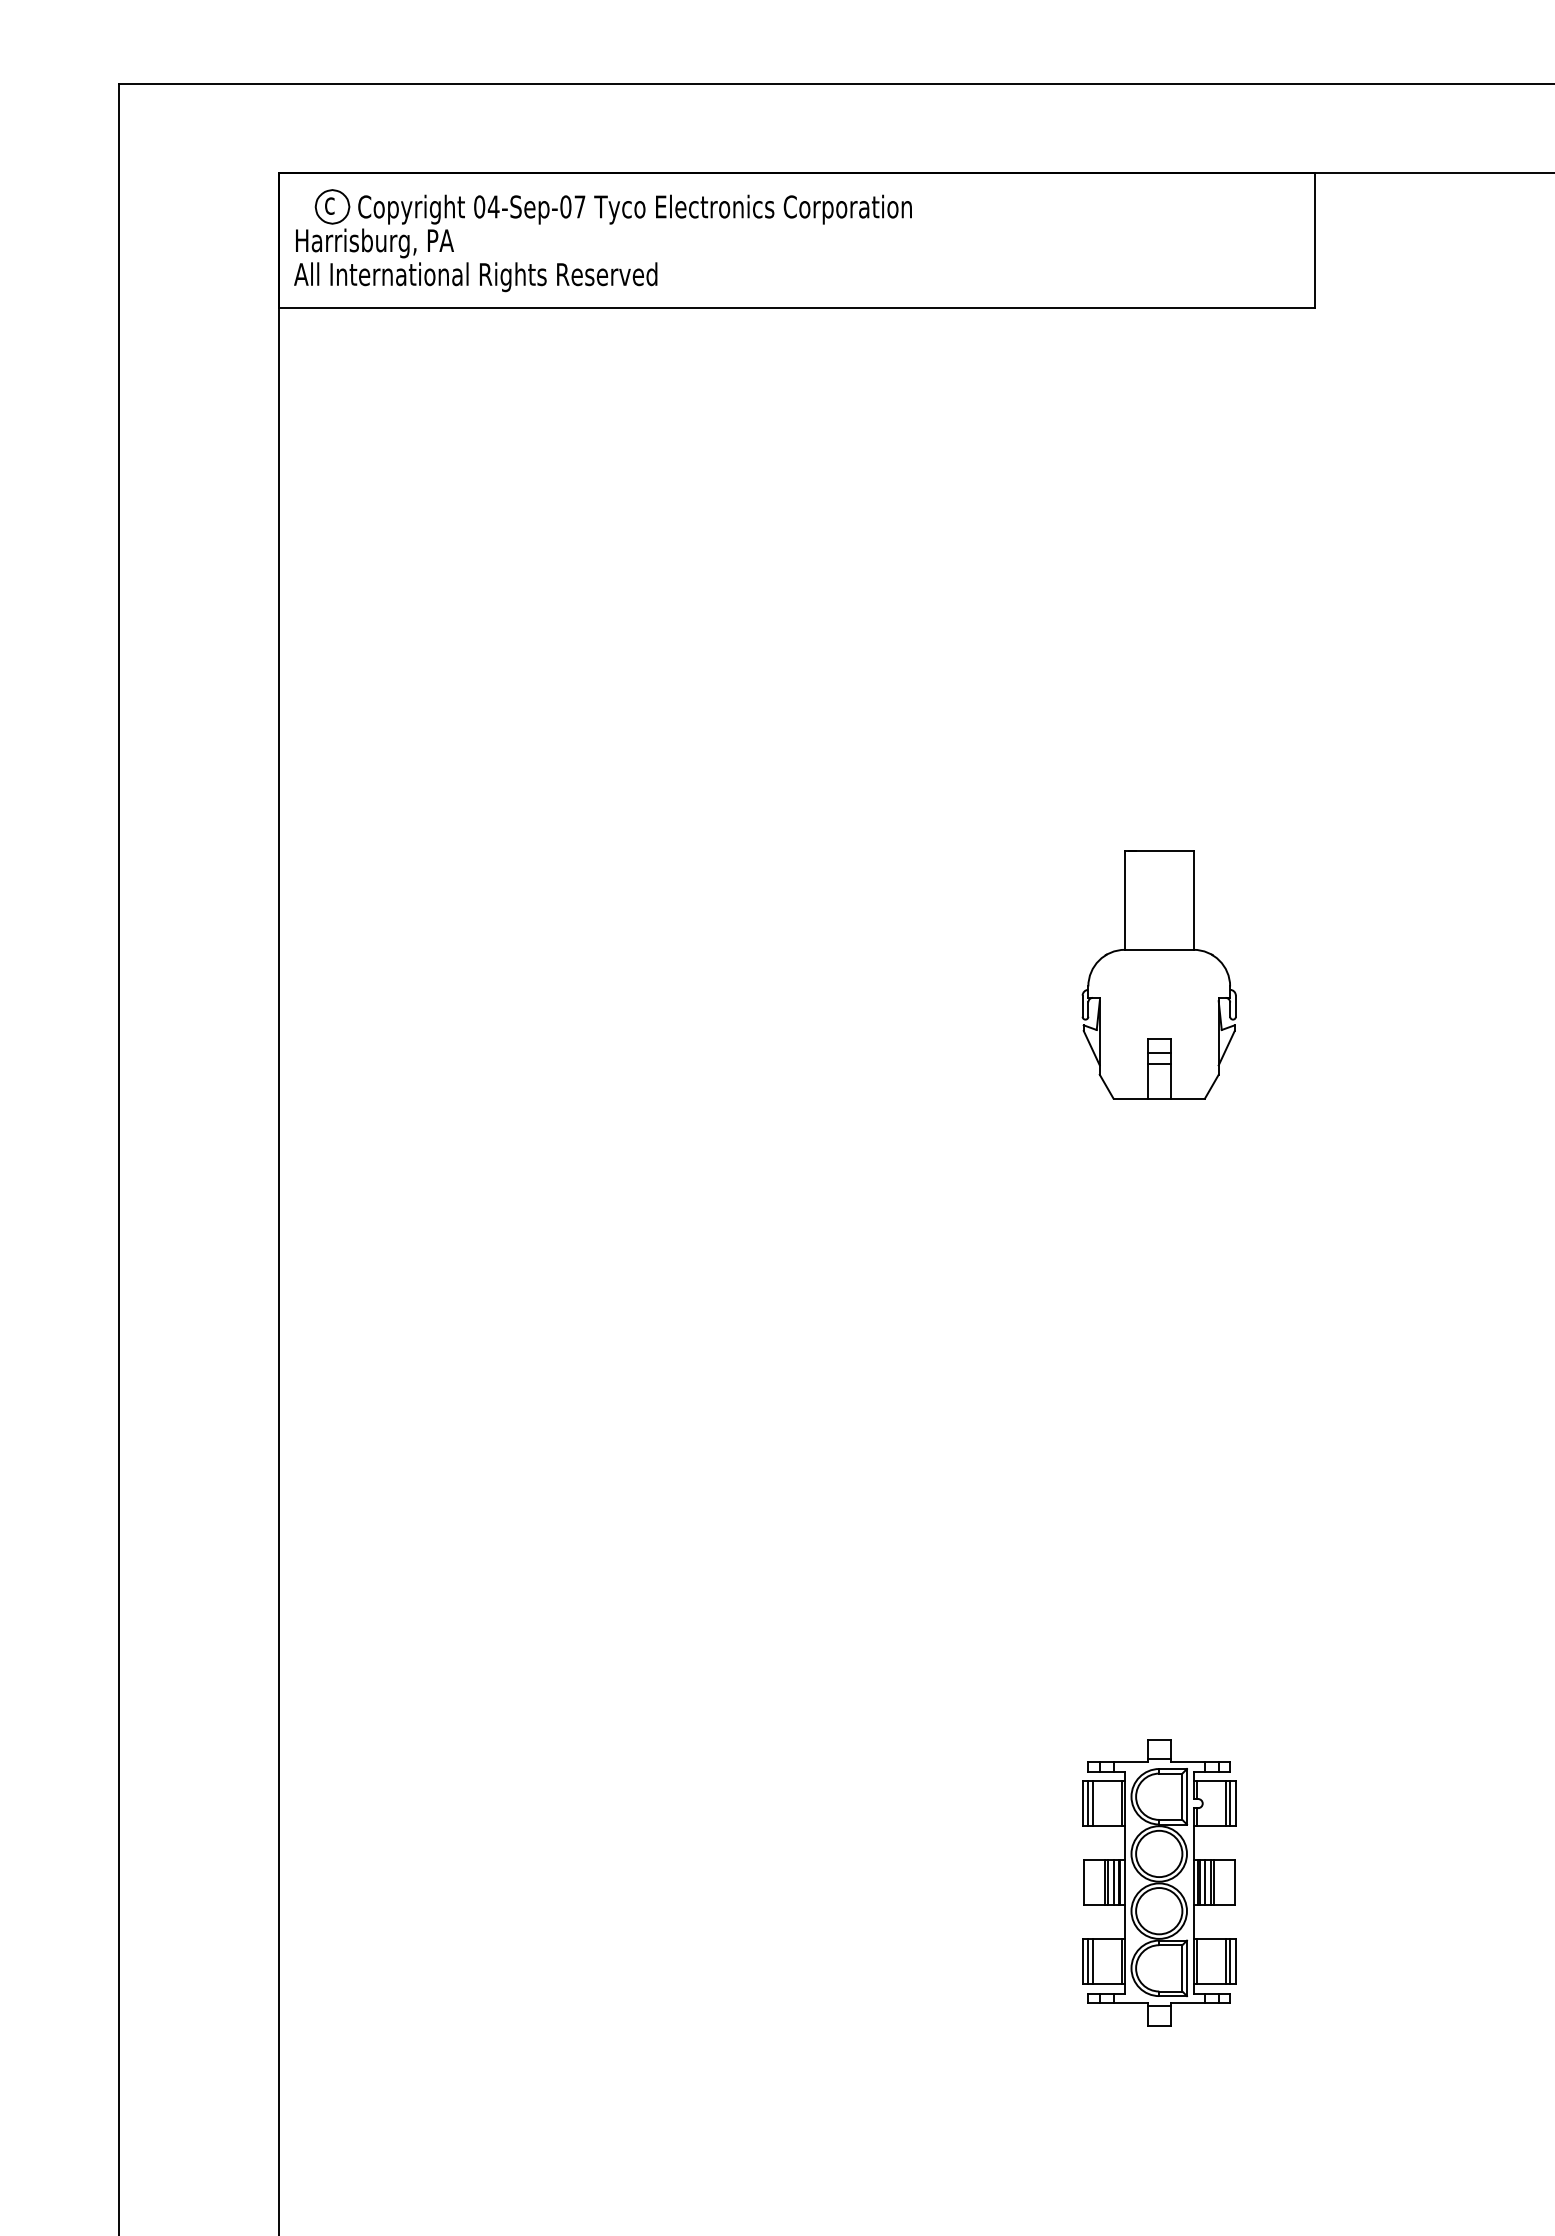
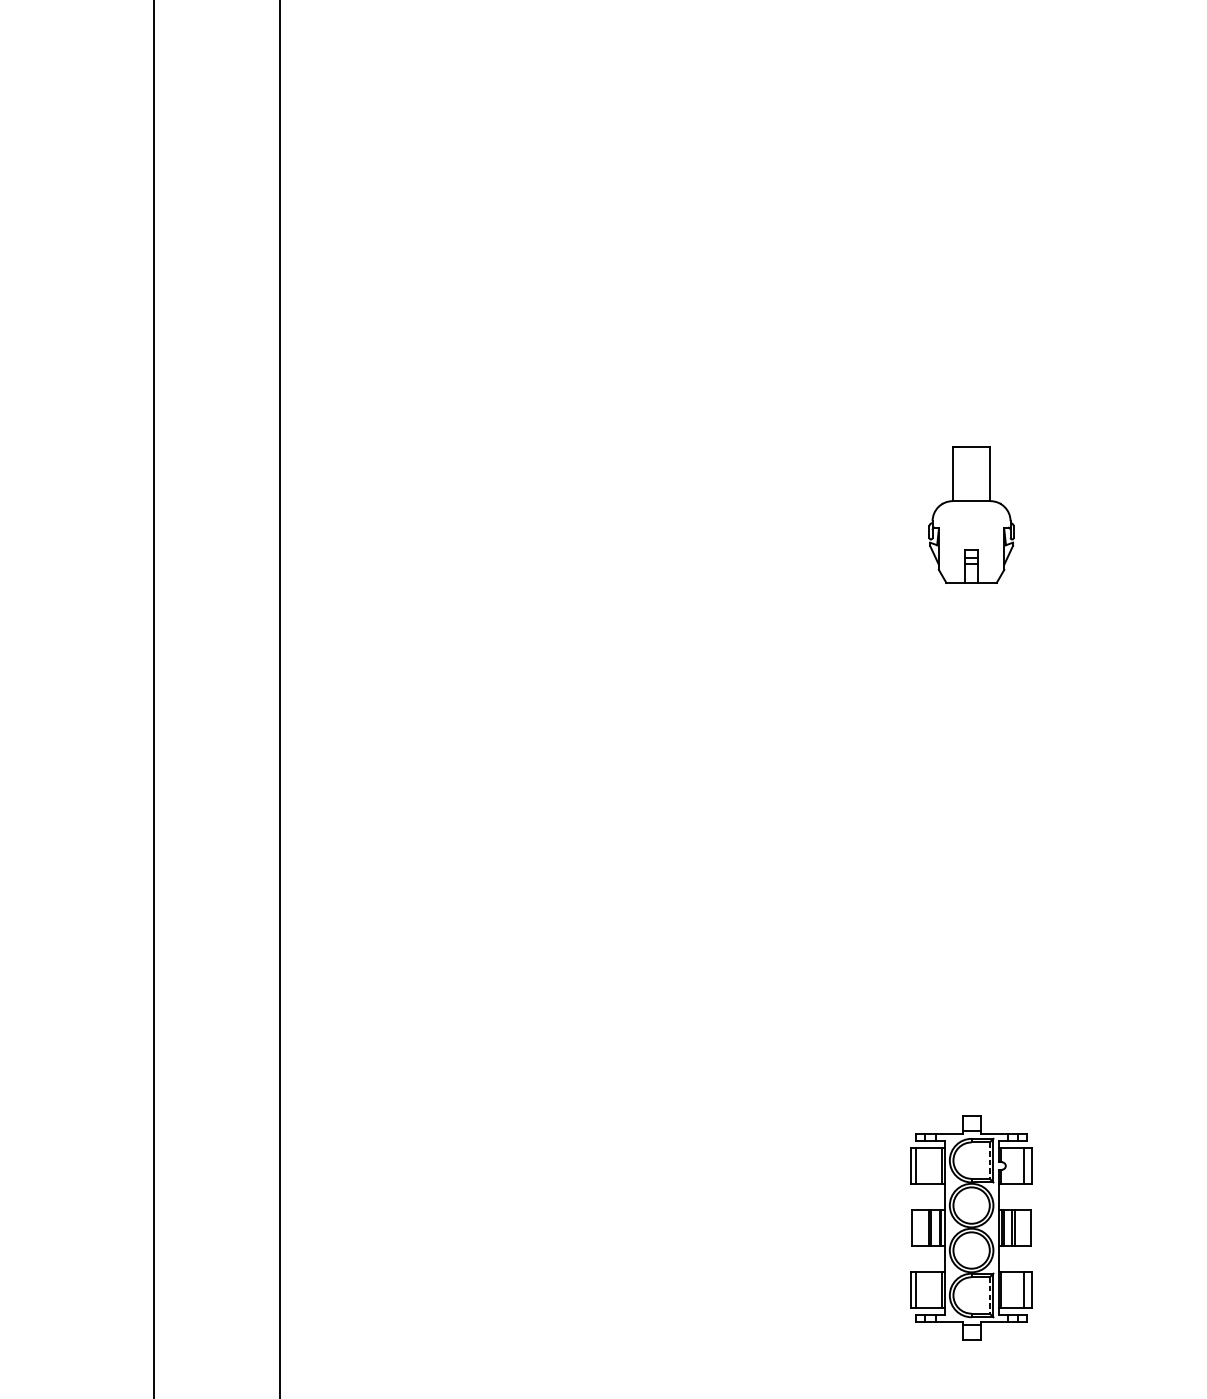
part: (1158, 974) -> (971, 514), size x0.7
line: (1182, 1797) -> (989, 1161), solid -> dashed
line: (1092, 1803) -> (919, 1165), removed
line: (1230, 1803) -> (1027, 1165), removed
line: (1113, 1882) -> (935, 1228), removed
line: (1204, 1882) -> (1007, 1228), removed
line: (1092, 1961) -> (919, 1290), removed
line: (1230, 1961) -> (1027, 1290), removed
line: (1182, 1968) -> (989, 1295), solid -> dashed

